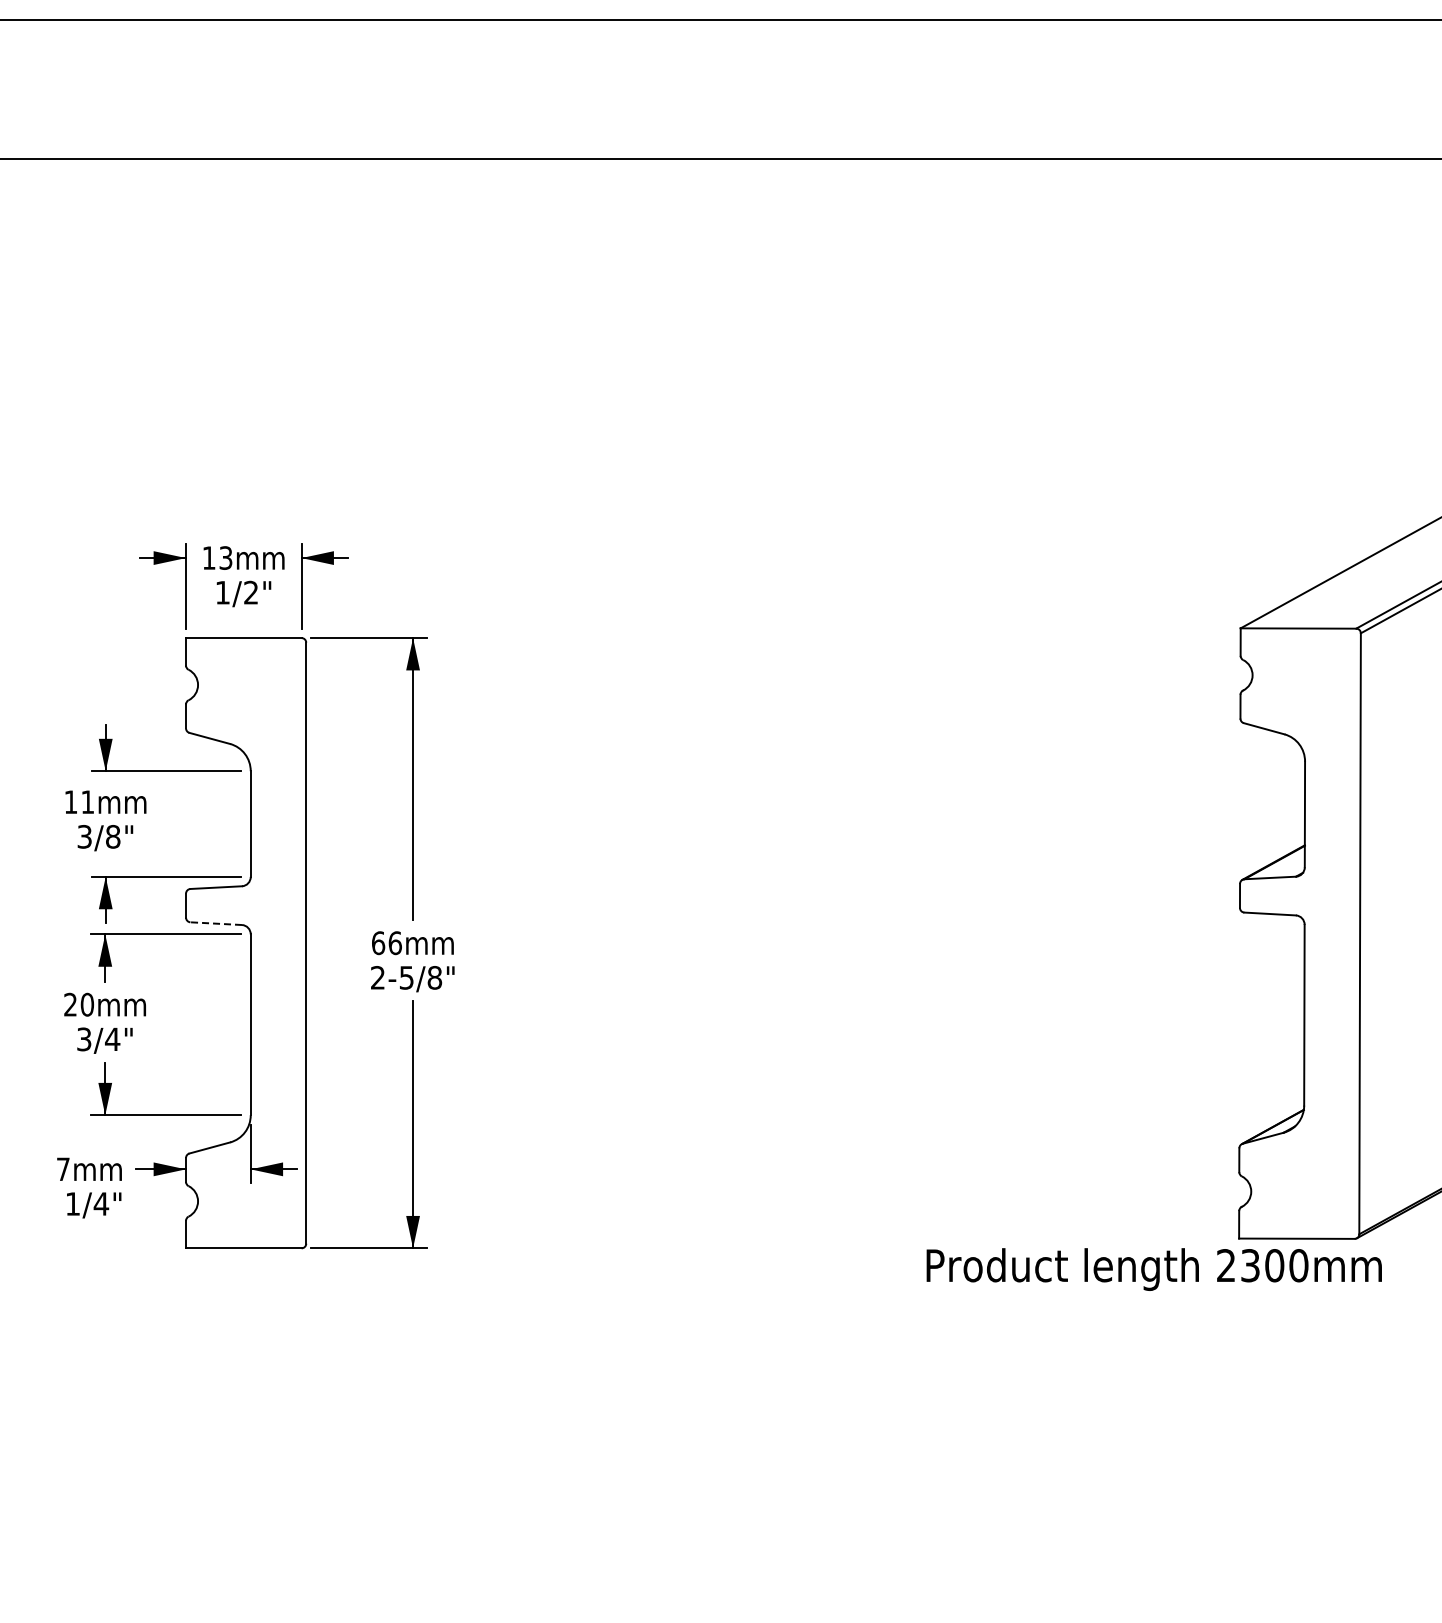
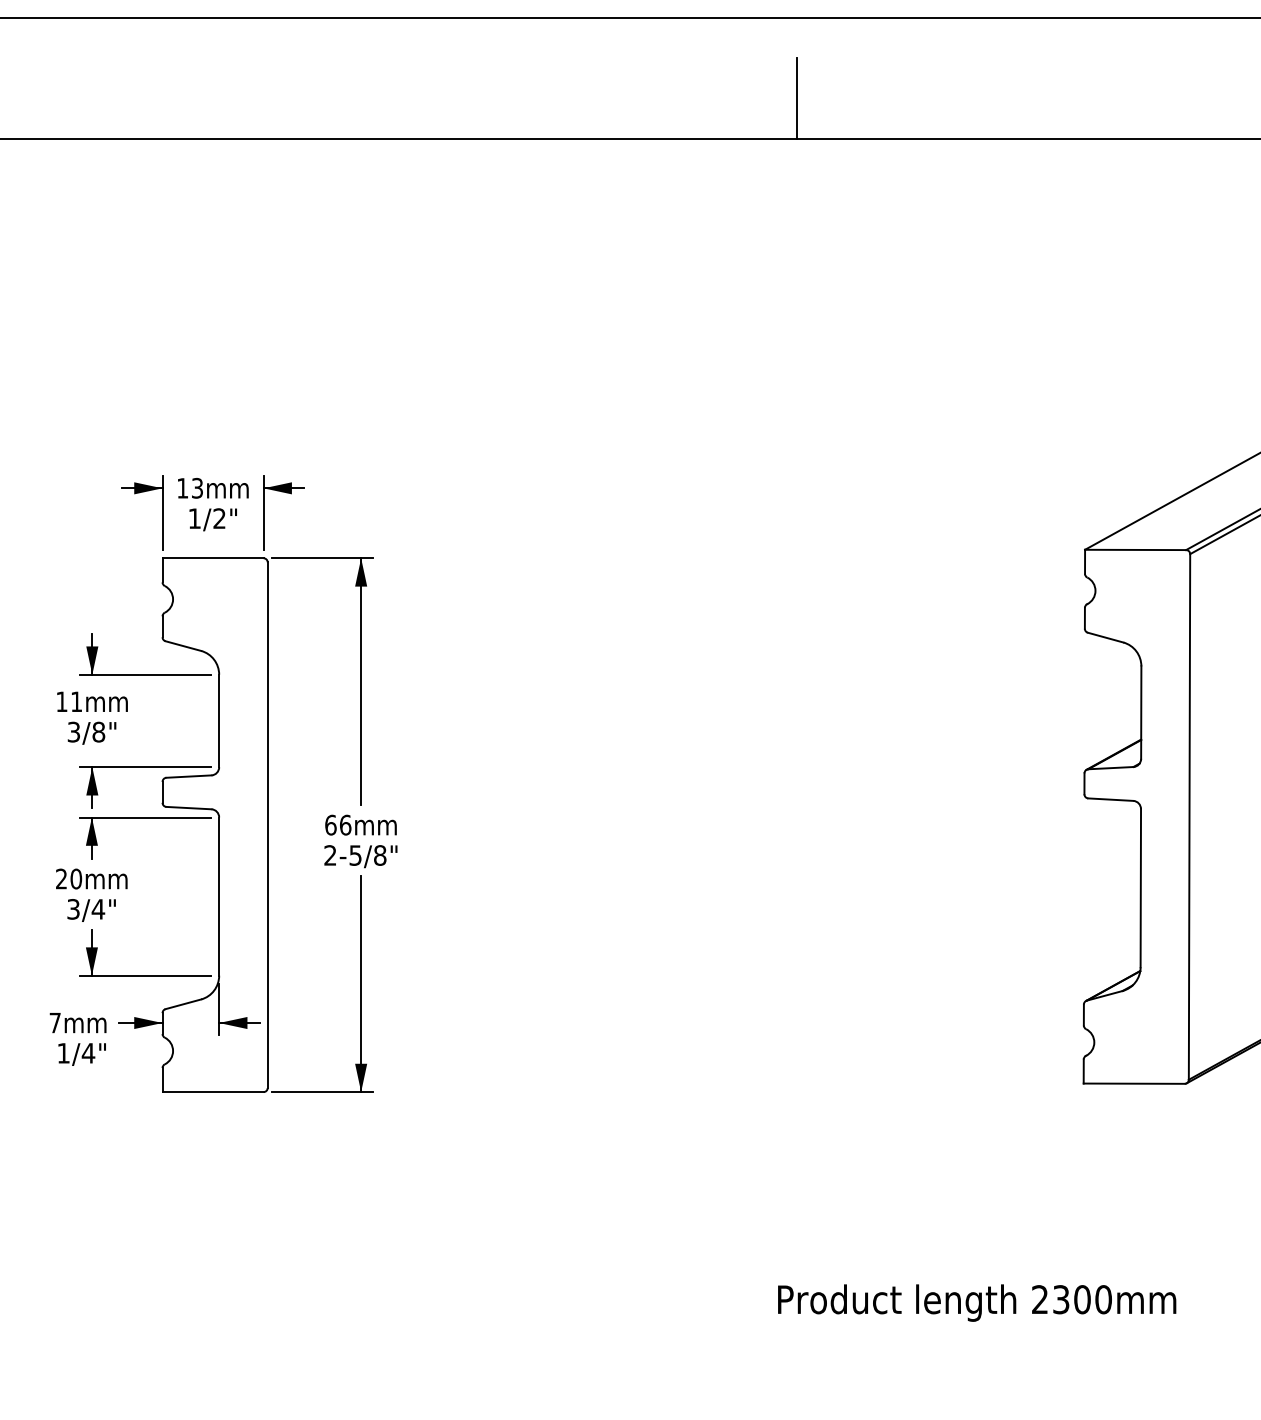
line: (910, 112) -> (796, 98), added
line: (216, 923) -> (189, 807), dashed -> solid
text: (1153, 1269) -> (976, 1303), moved

